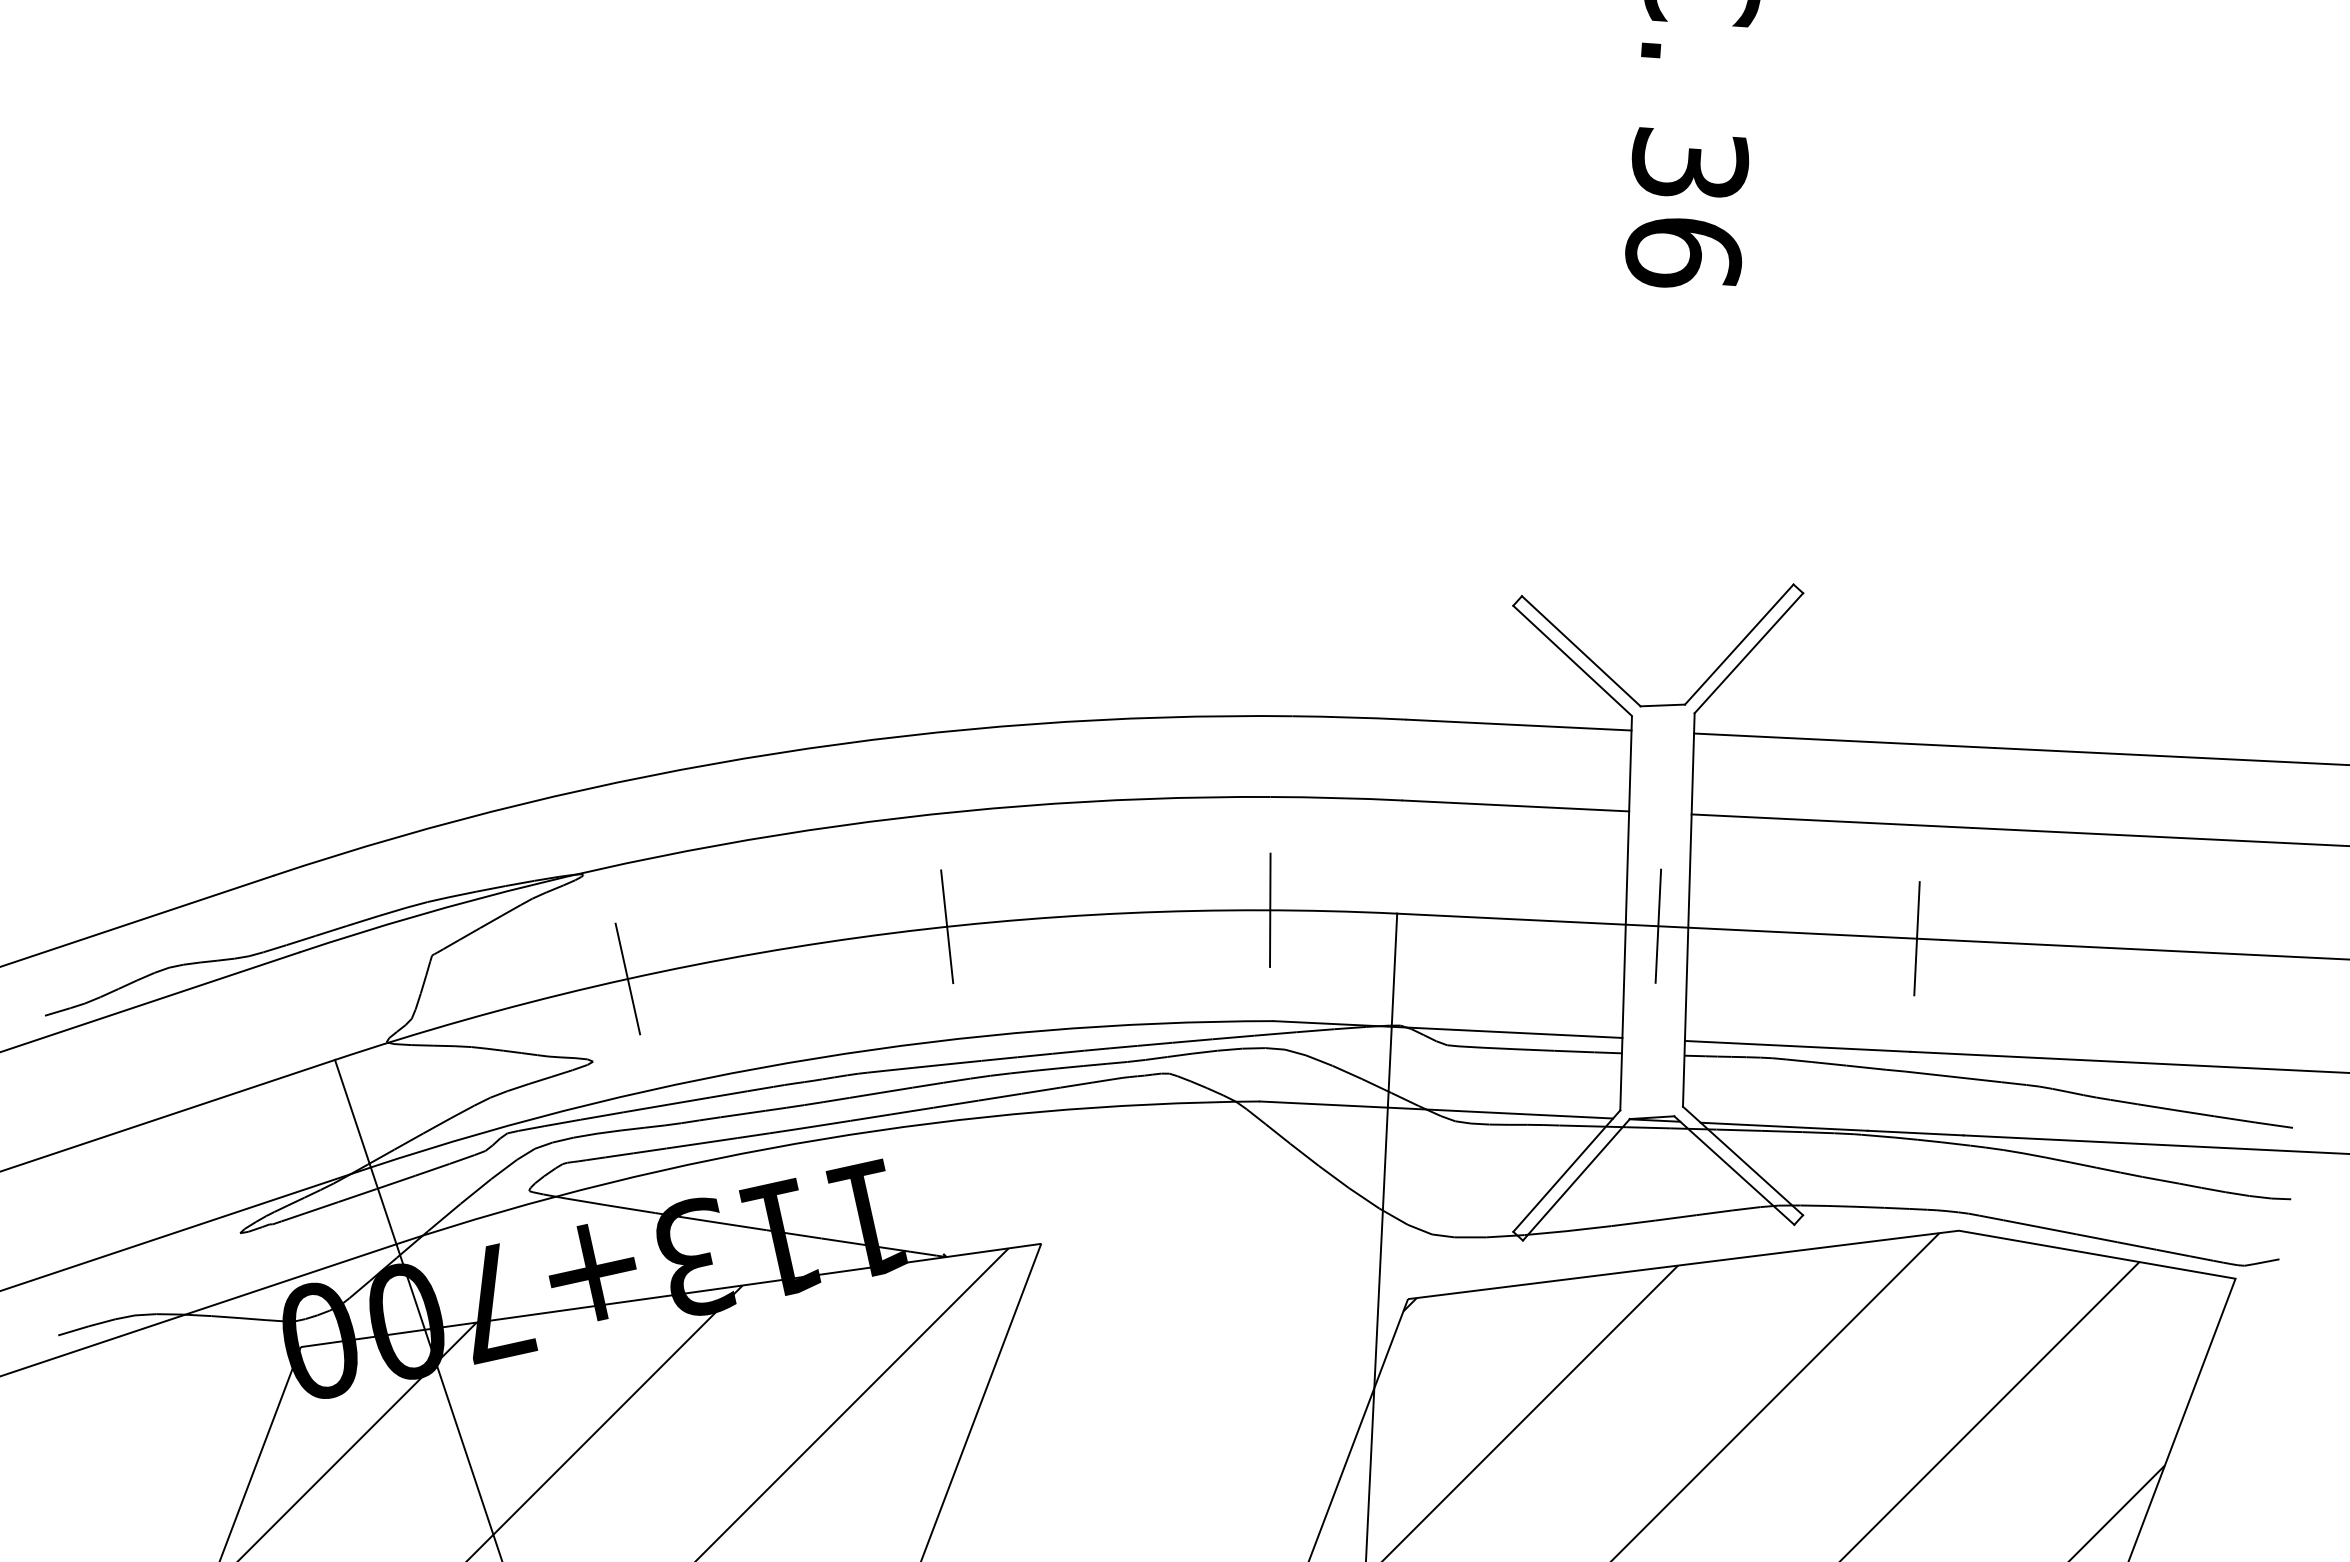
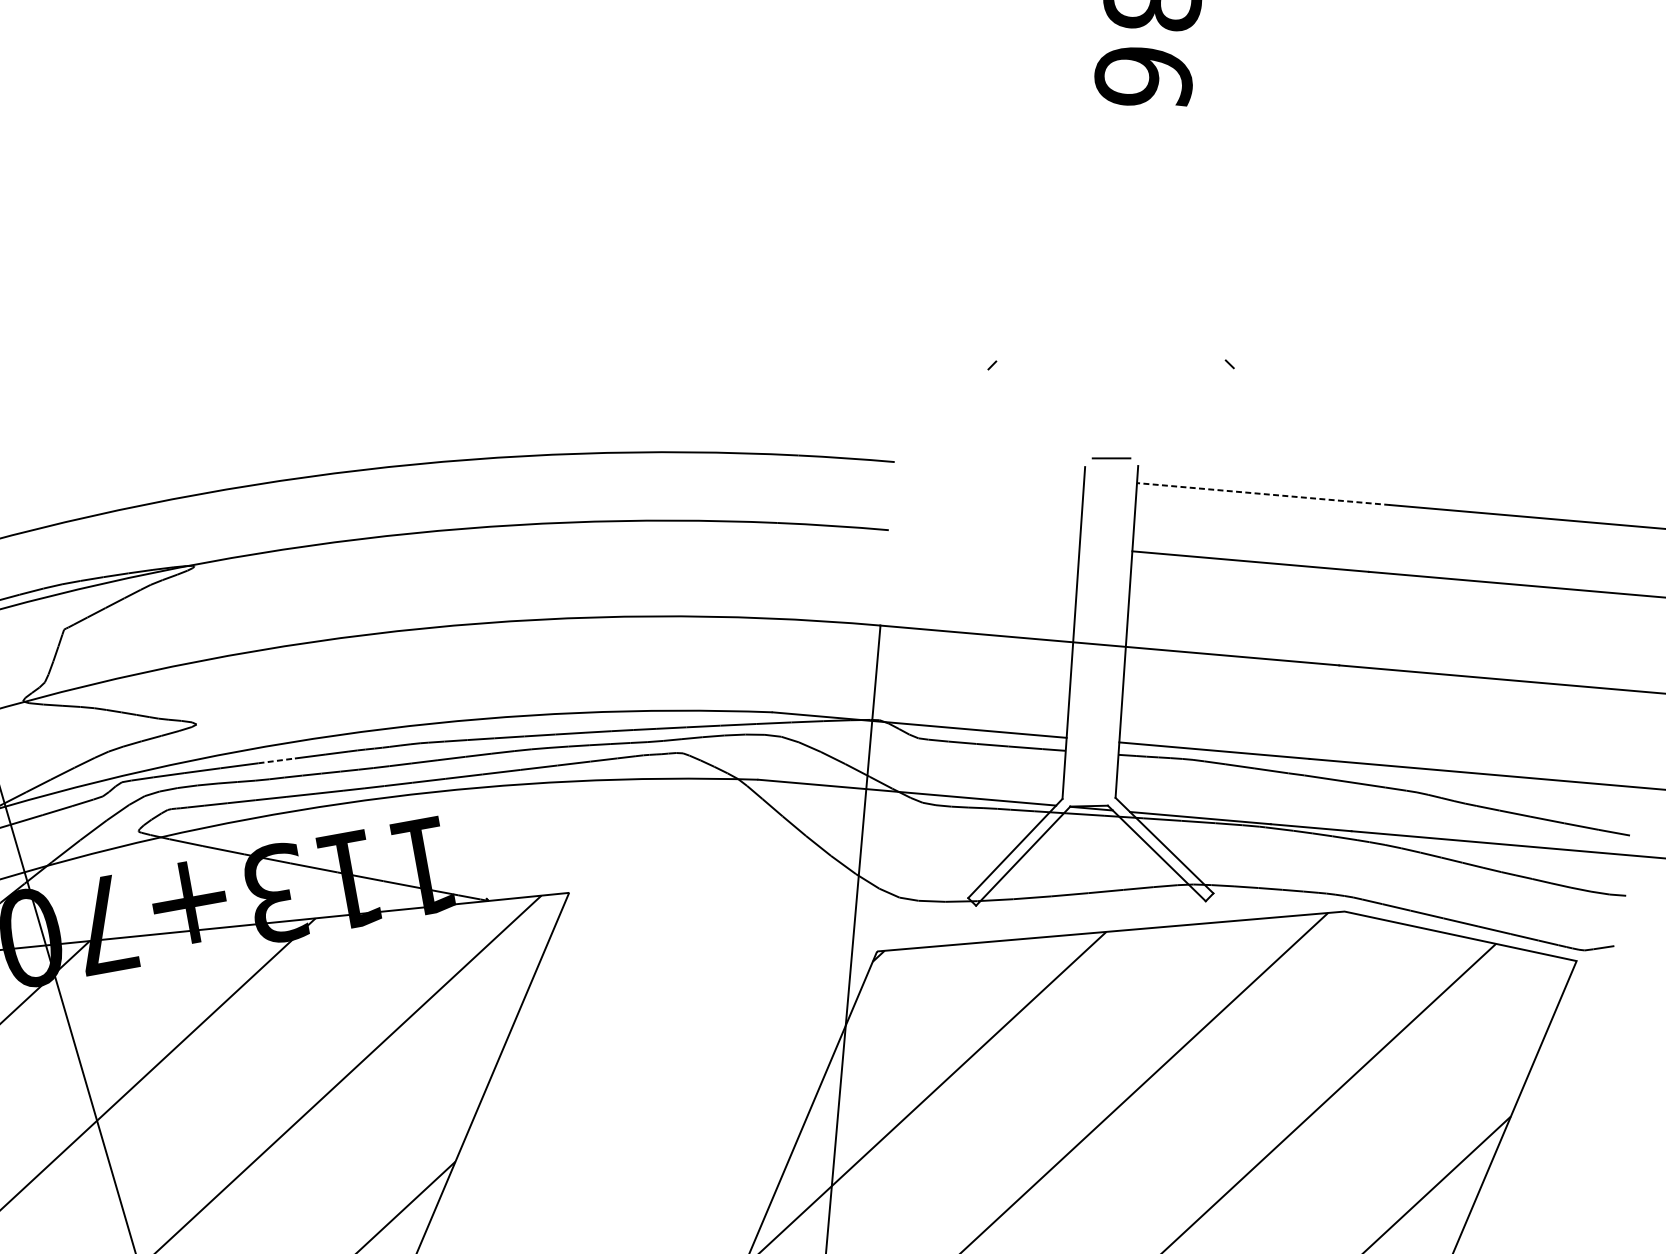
line: (1739, 644) -> (1178, 409), removed
line: (1580, 651) -> (1043, 410), removed
line: (1748, 653) -> (1185, 417), removed
line: (1572, 660) -> (1036, 417), removed
line: (1518, 724) -> (989, 469), removed
line: (1843, 740) -> (1263, 493), solid -> dashed
line: (1515, 805) -> (983, 538), removed
line: (1270, 909) -> (773, 617), removed
line: (1658, 925) -> (1100, 644), removed
line: (947, 926) -> (500, 621), removed
line: (1916, 938) -> (1318, 663), removed
line: (627, 978) -> (228, 655), removed
line: (689, 1101) -> (276, 761), solid -> dashed

